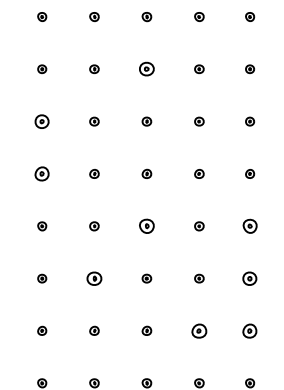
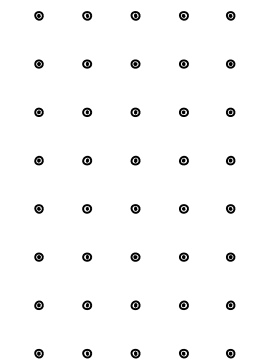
part: (146, 69) -> (135, 64), size x0.62
part: (42, 121) -> (39, 112), size x0.62
part: (42, 173) -> (39, 160), size x0.62
part: (146, 226) -> (135, 209), size x0.62
part: (249, 226) -> (230, 209), size x0.62
part: (94, 278) -> (87, 256), size x0.62
part: (250, 278) -> (231, 256), size x0.62
part: (199, 330) -> (184, 304), size x0.62
part: (250, 330) -> (231, 304), size x0.62

